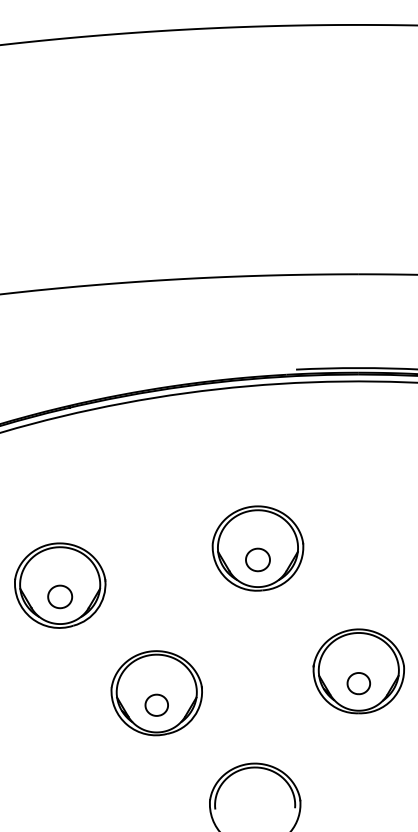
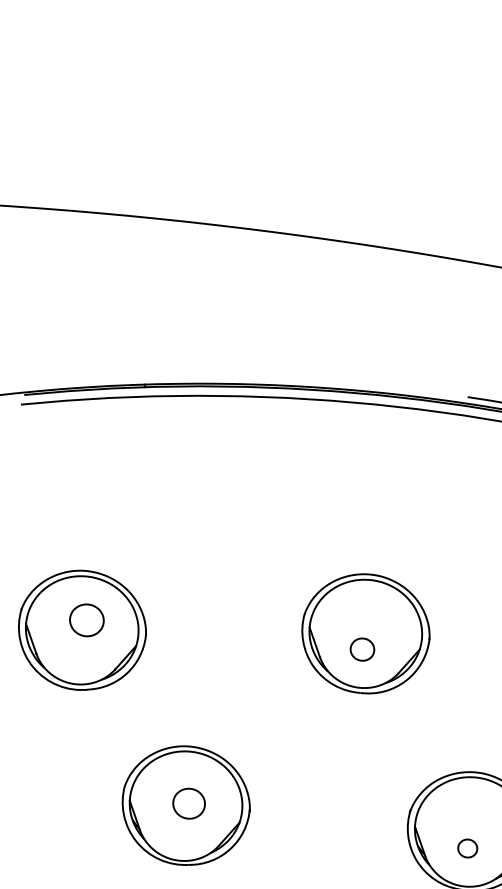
part: (257, 559) -> (361, 648), size x0.7
part: (60, 596) -> (87, 619), moved
part: (358, 683) -> (467, 848), size x0.6
part: (156, 704) -> (188, 802), moved

